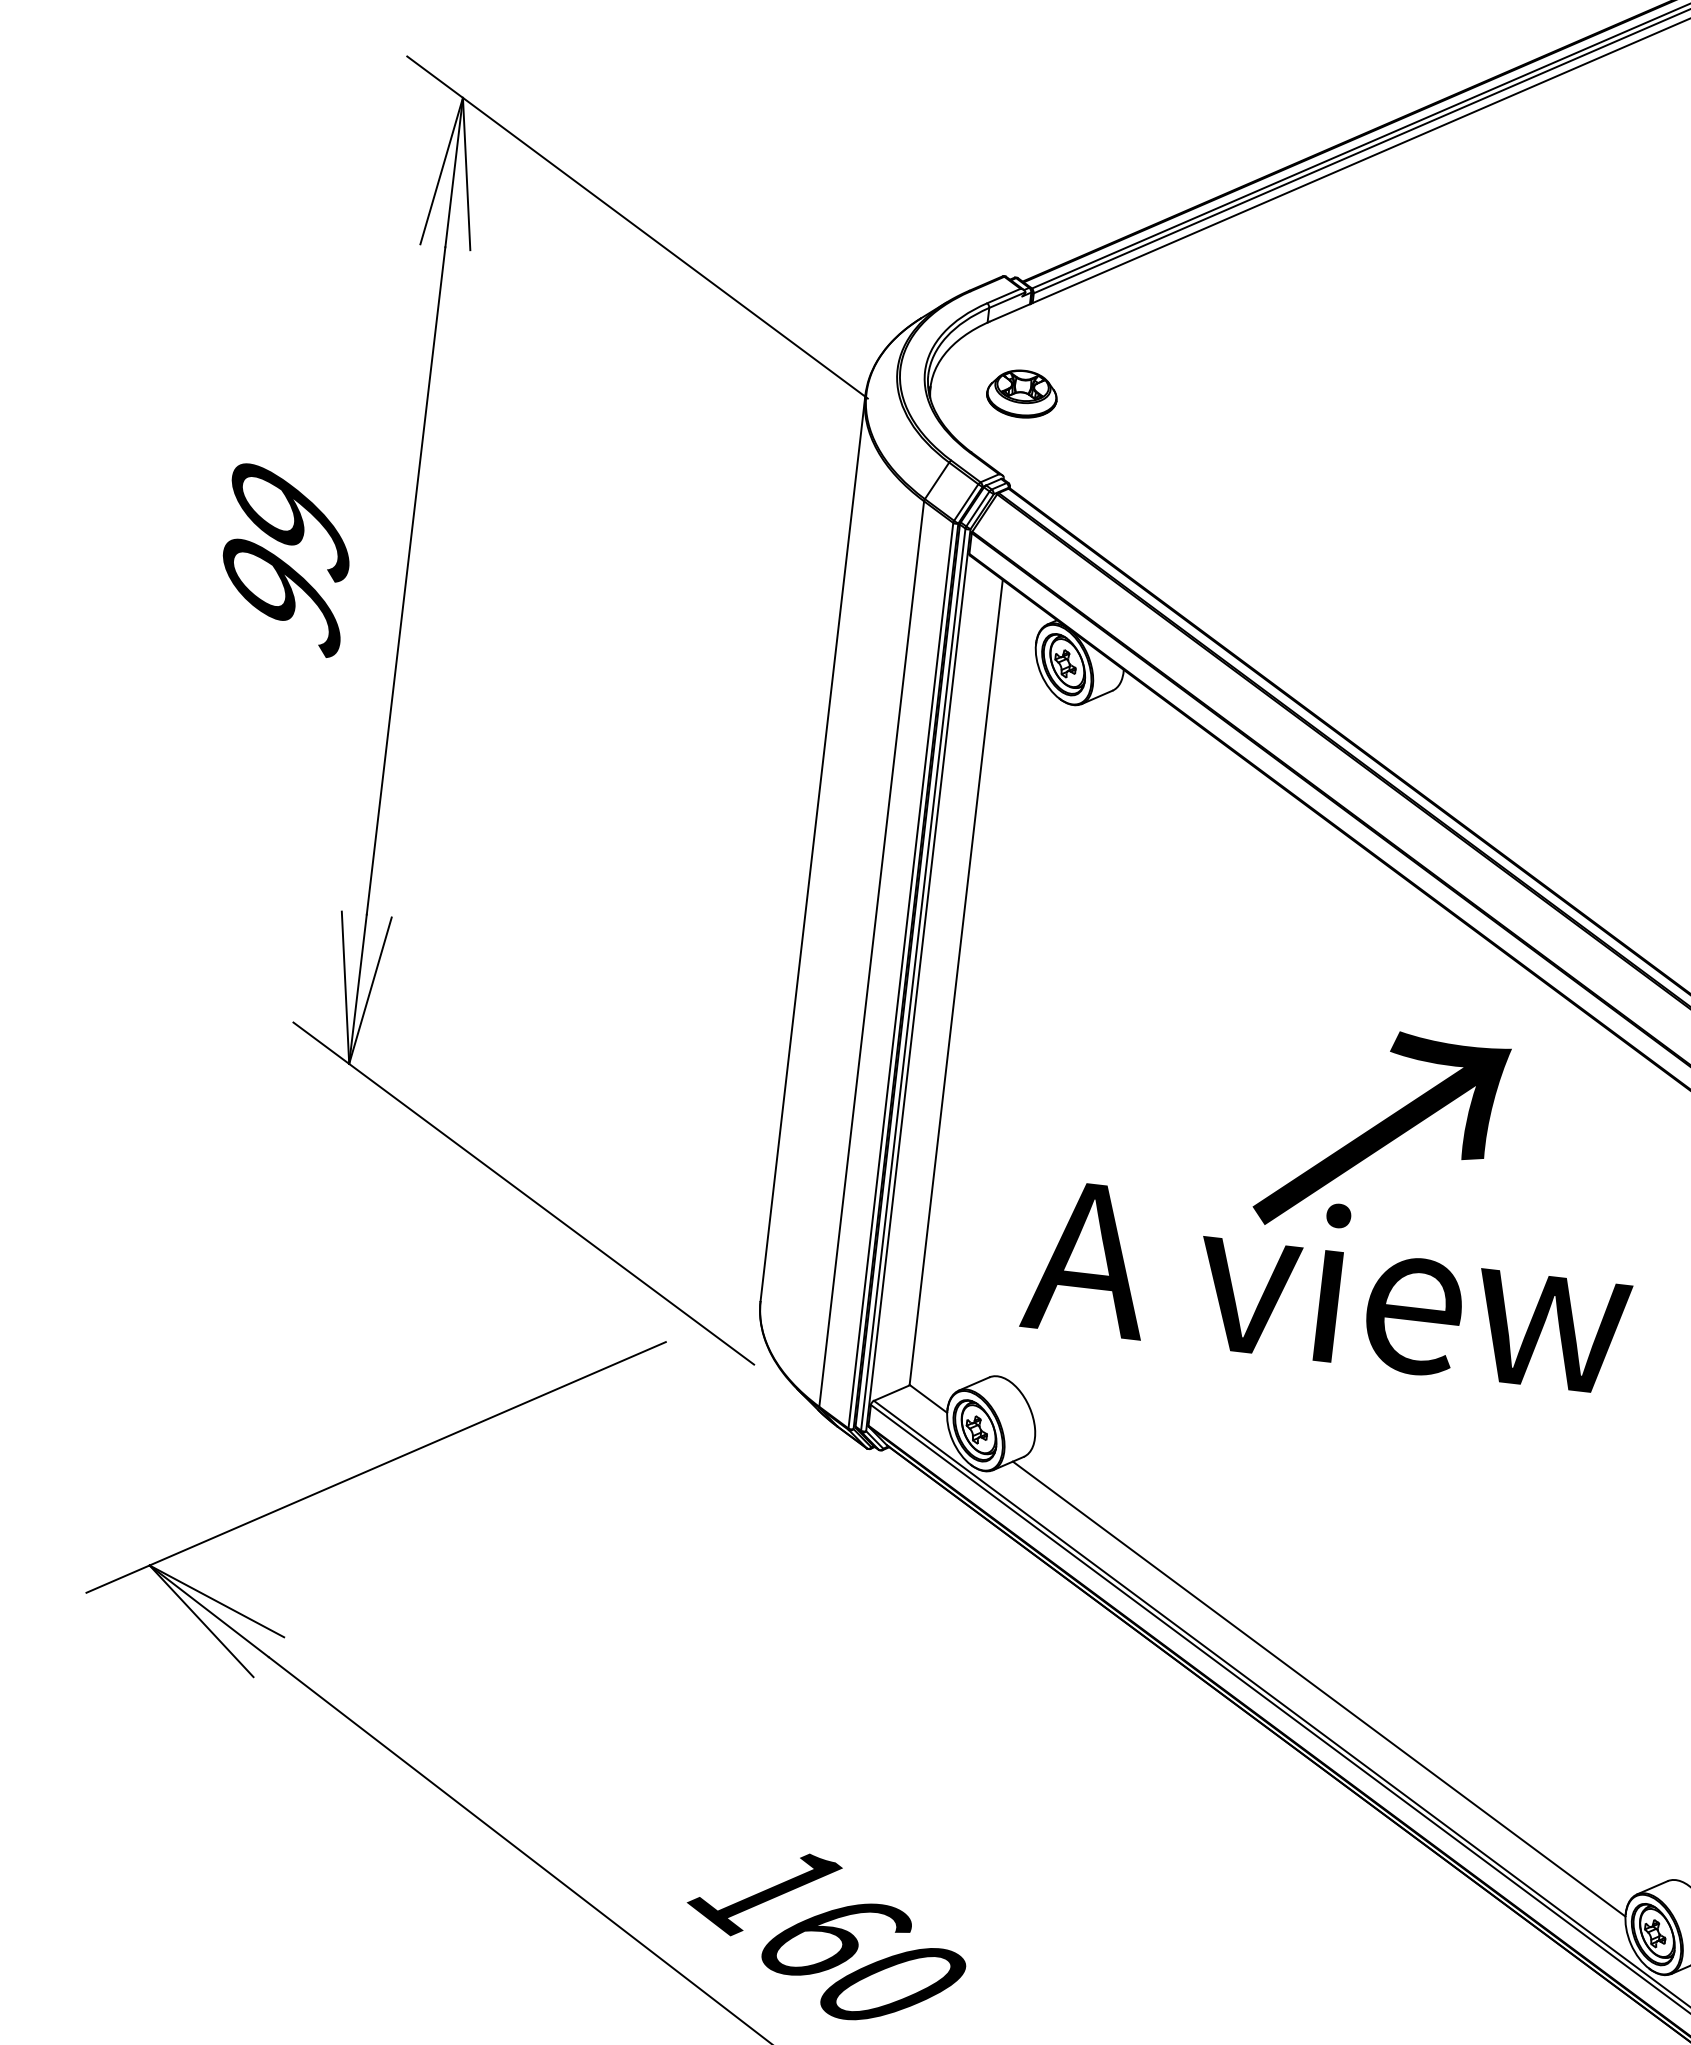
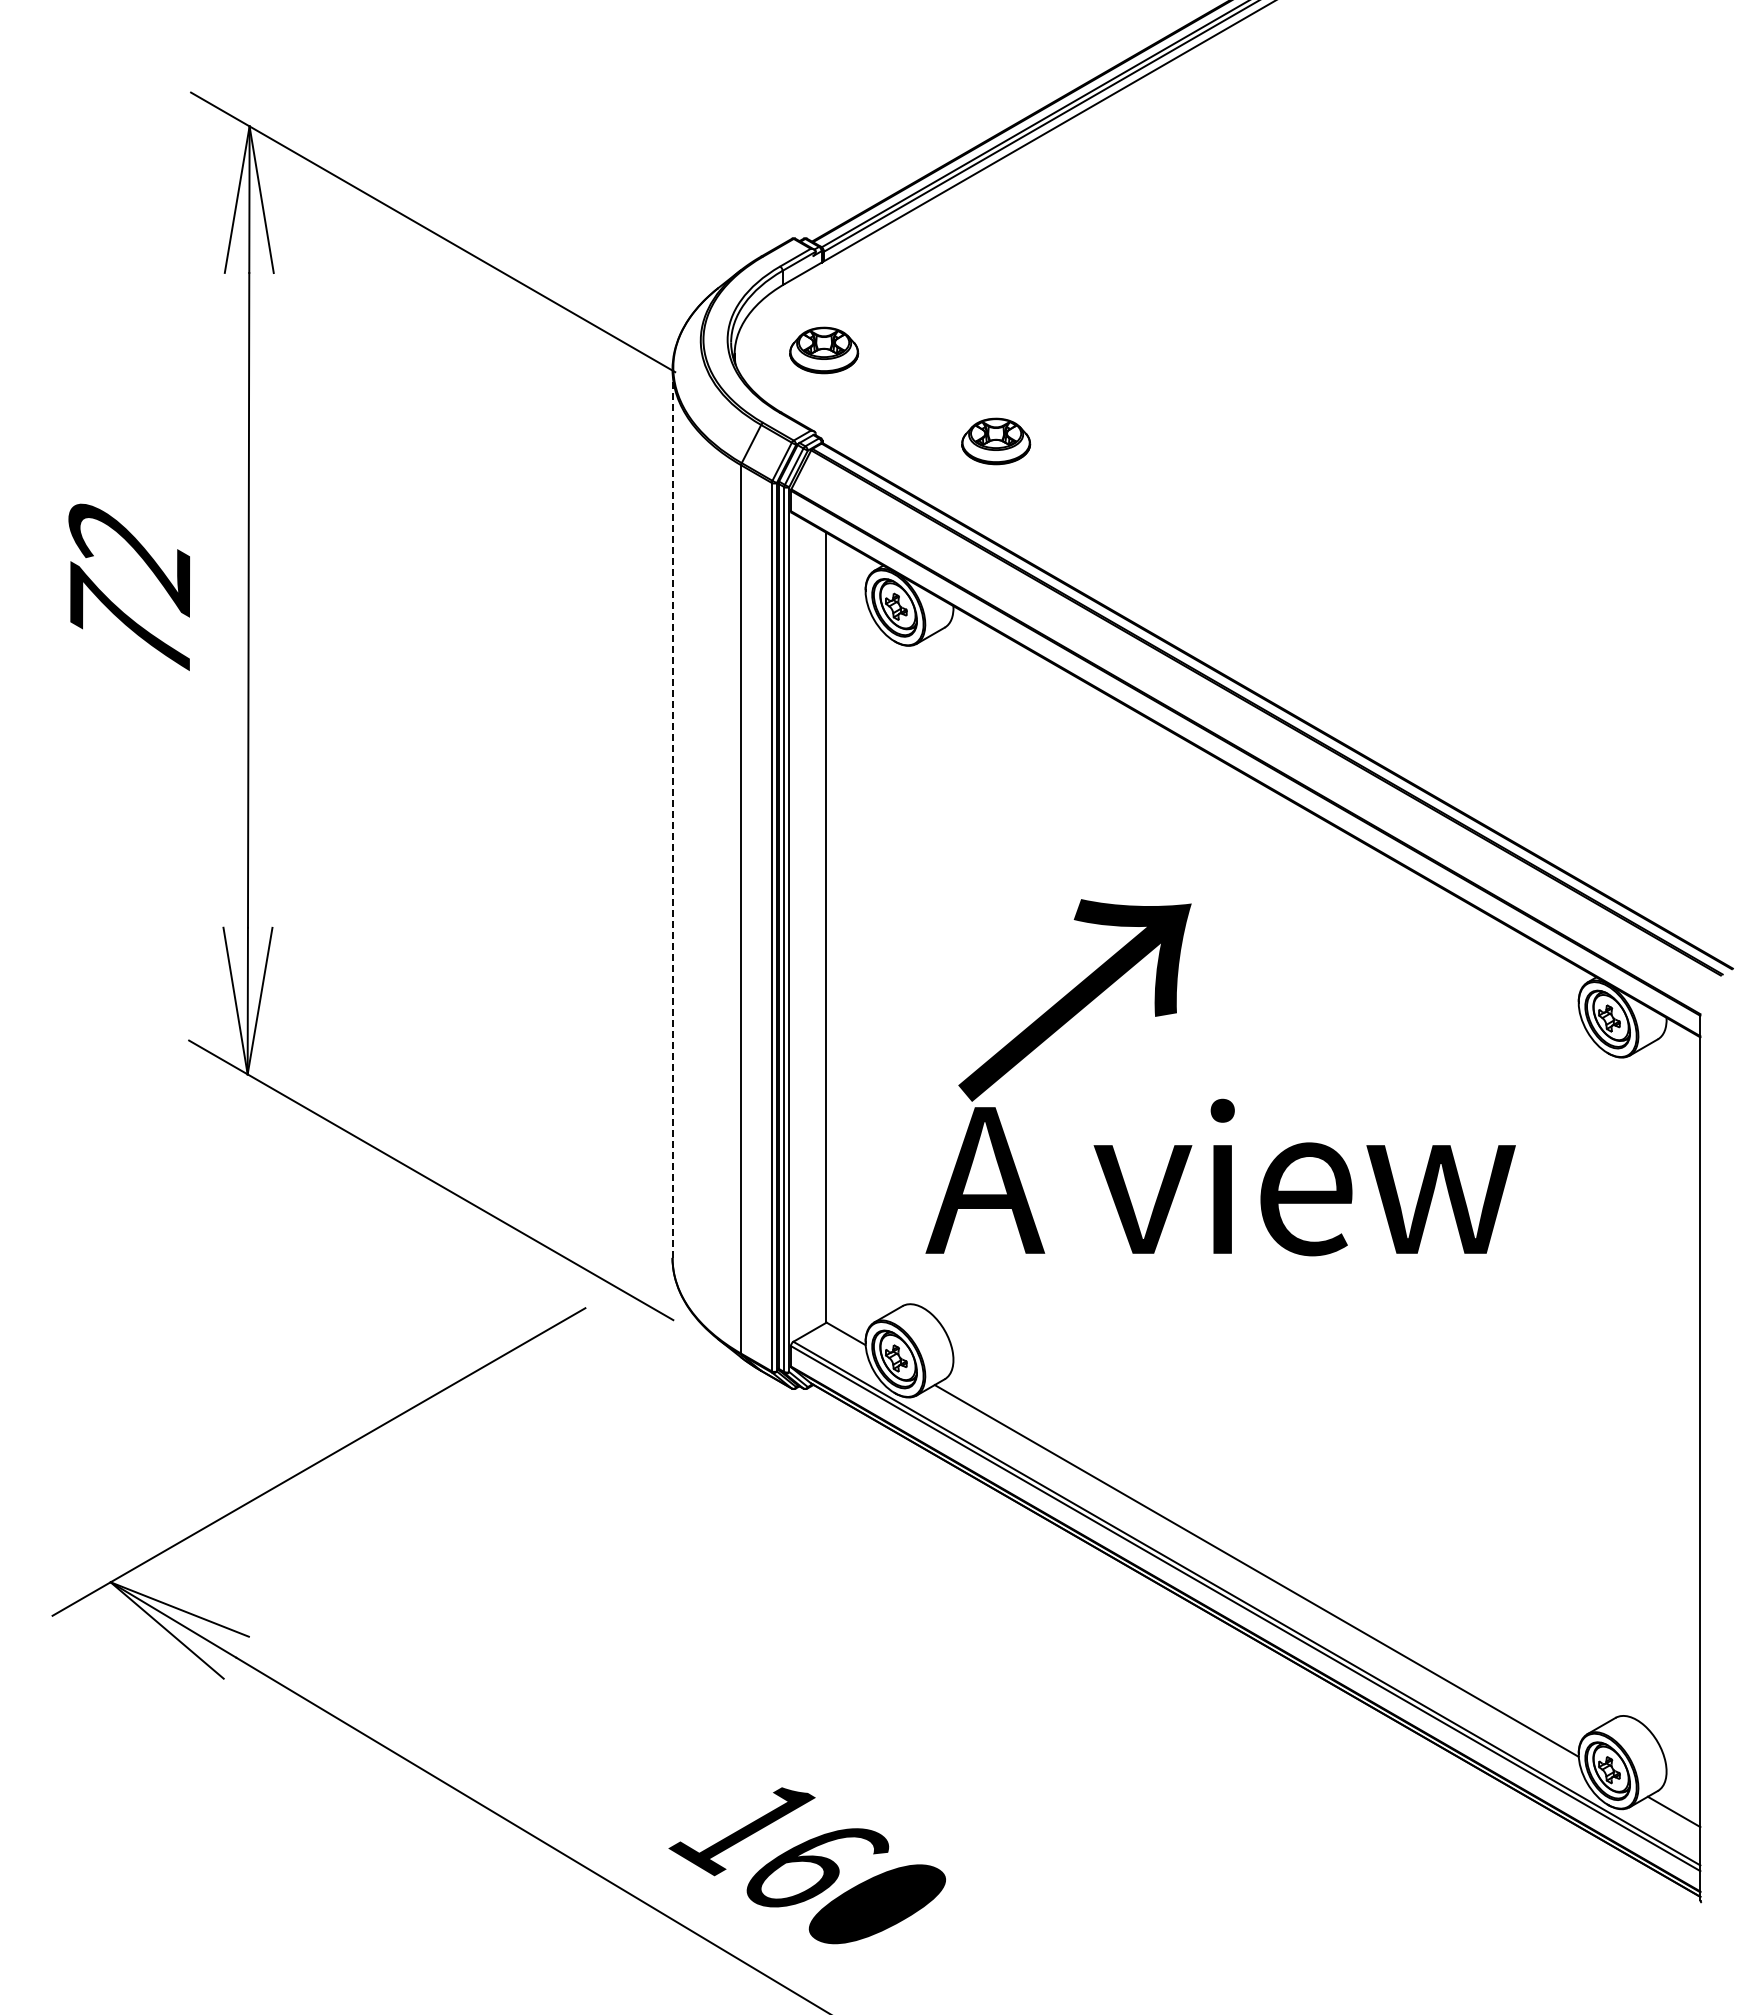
part: (1187, 507) -> (996, 441), added
text: (286, 559) -> (130, 593), 99 -> 72
line: (812, 848) -> (672, 813), solid -> dashed
text: (1381, 1133) -> (1074, 1000), moved

